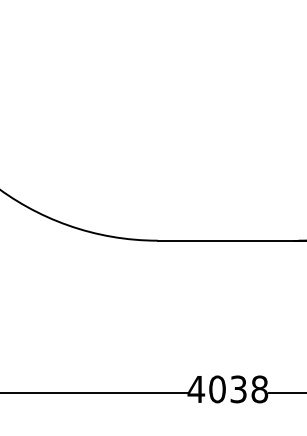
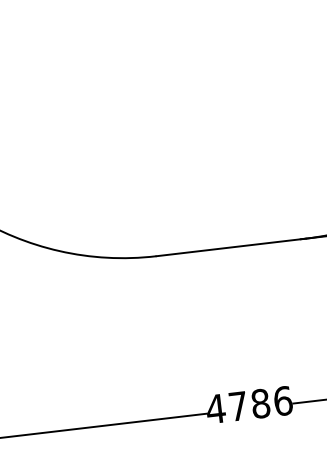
text: (238, 389) -> (260, 403), 4038 -> 4786

